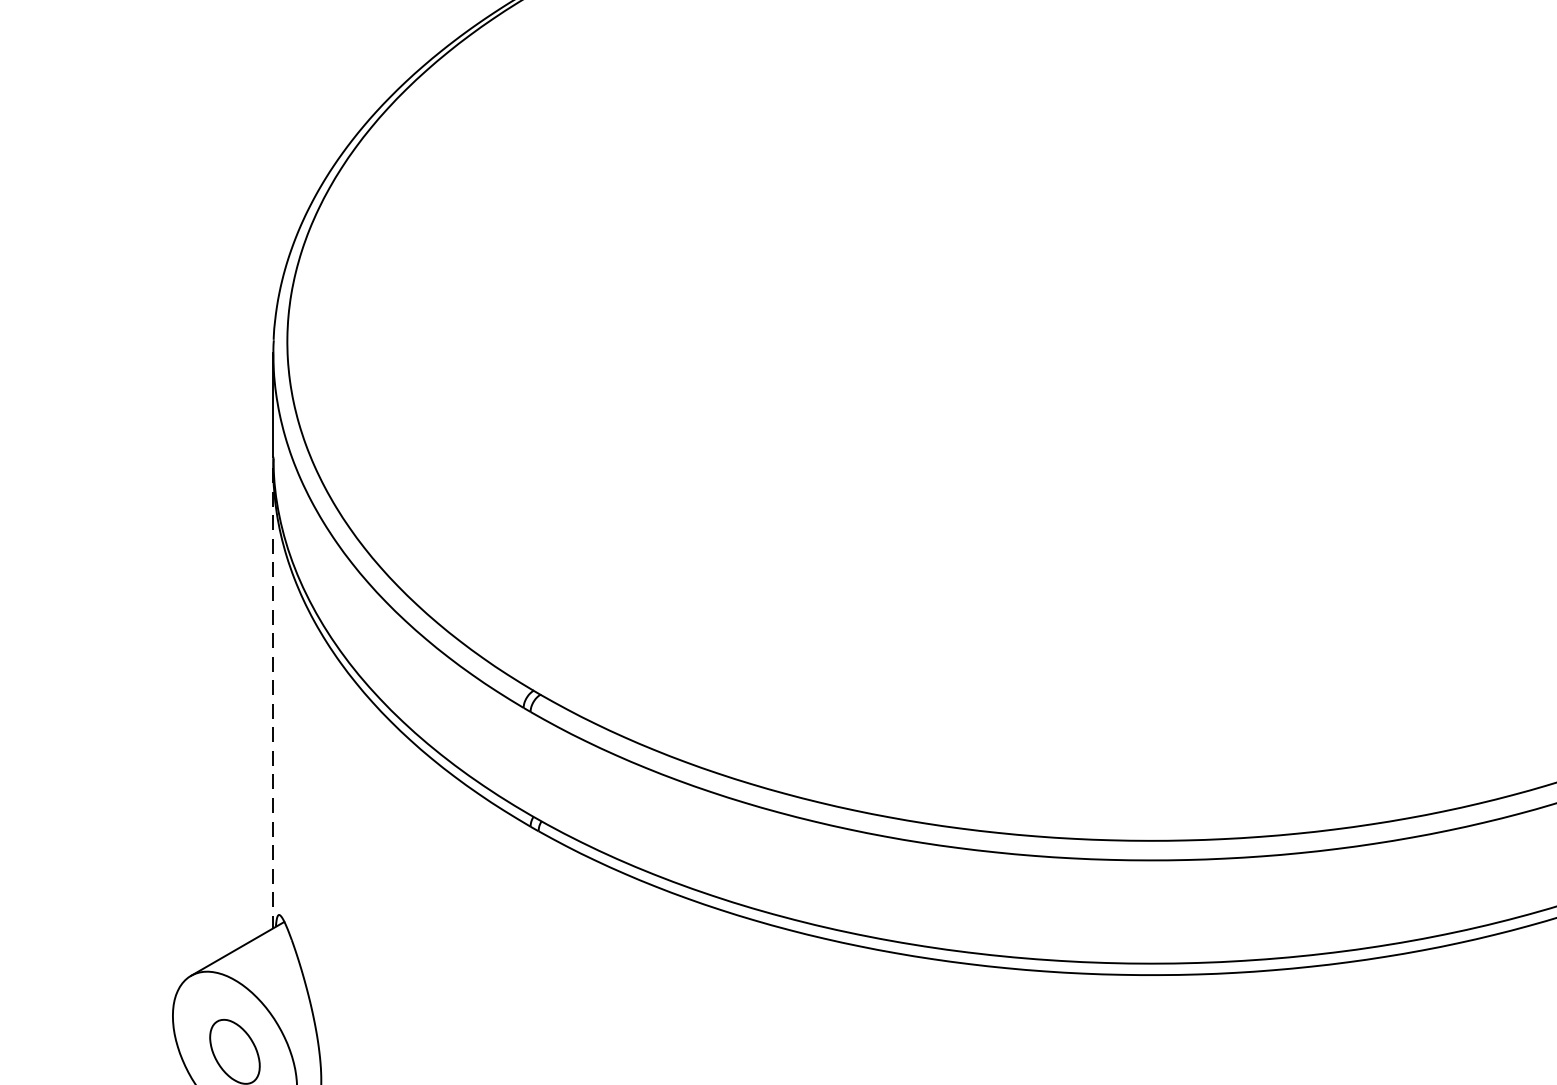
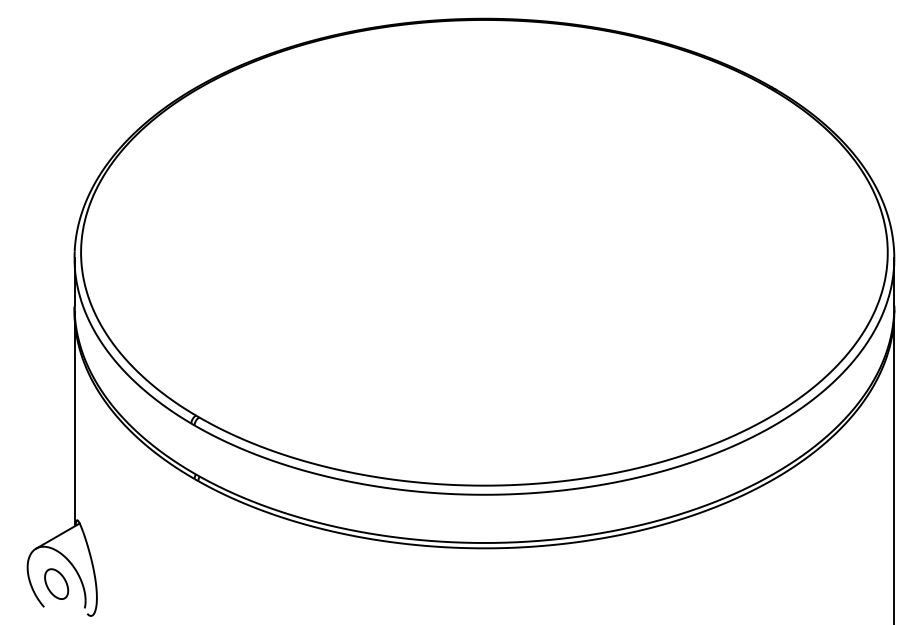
line: (273, 699) -> (74, 419), dashed -> solid

